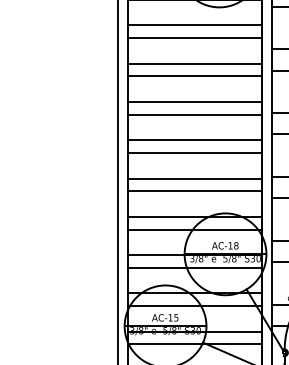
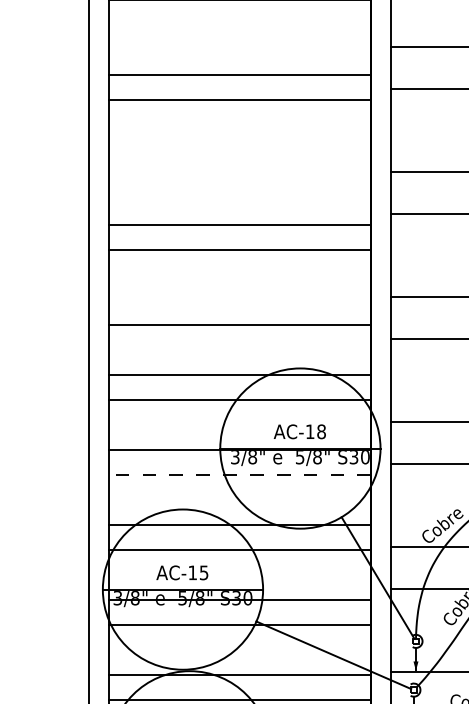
line: (194, 38) -> (239, 25), removed
line: (194, 102) -> (239, 151), removed
line: (194, 114) -> (239, 174), removed
line: (194, 178) -> (239, 300), removed
line: (194, 267) -> (239, 474), solid -> dashed

